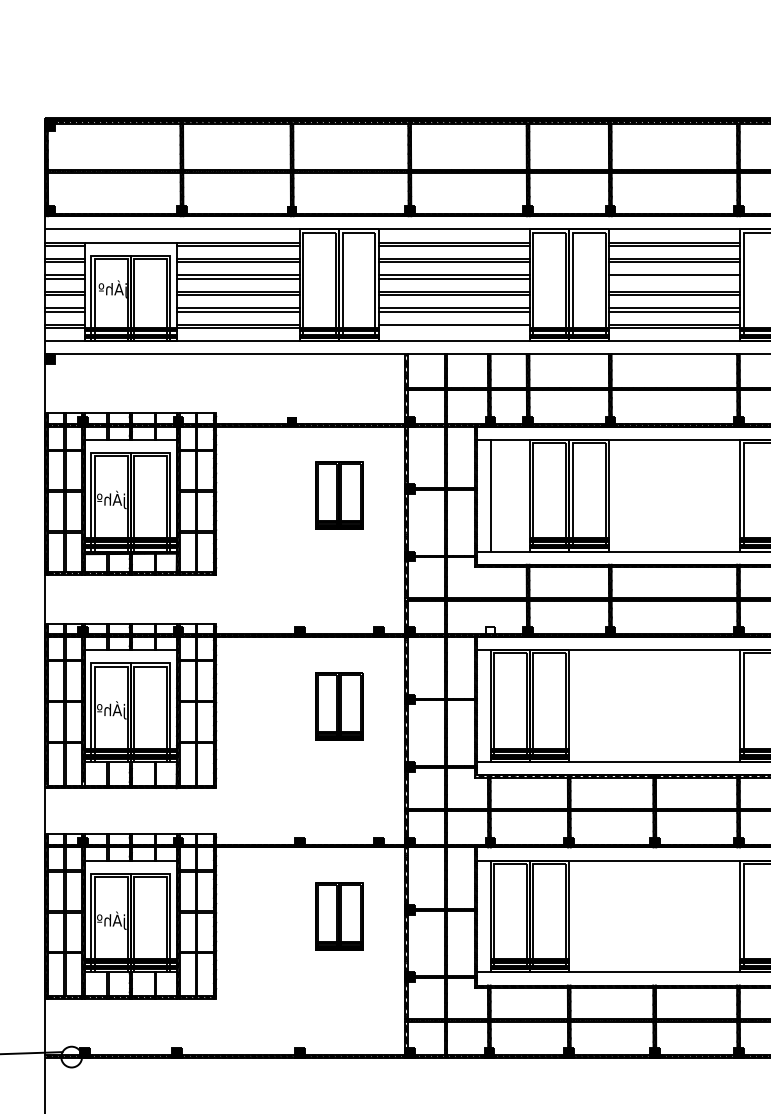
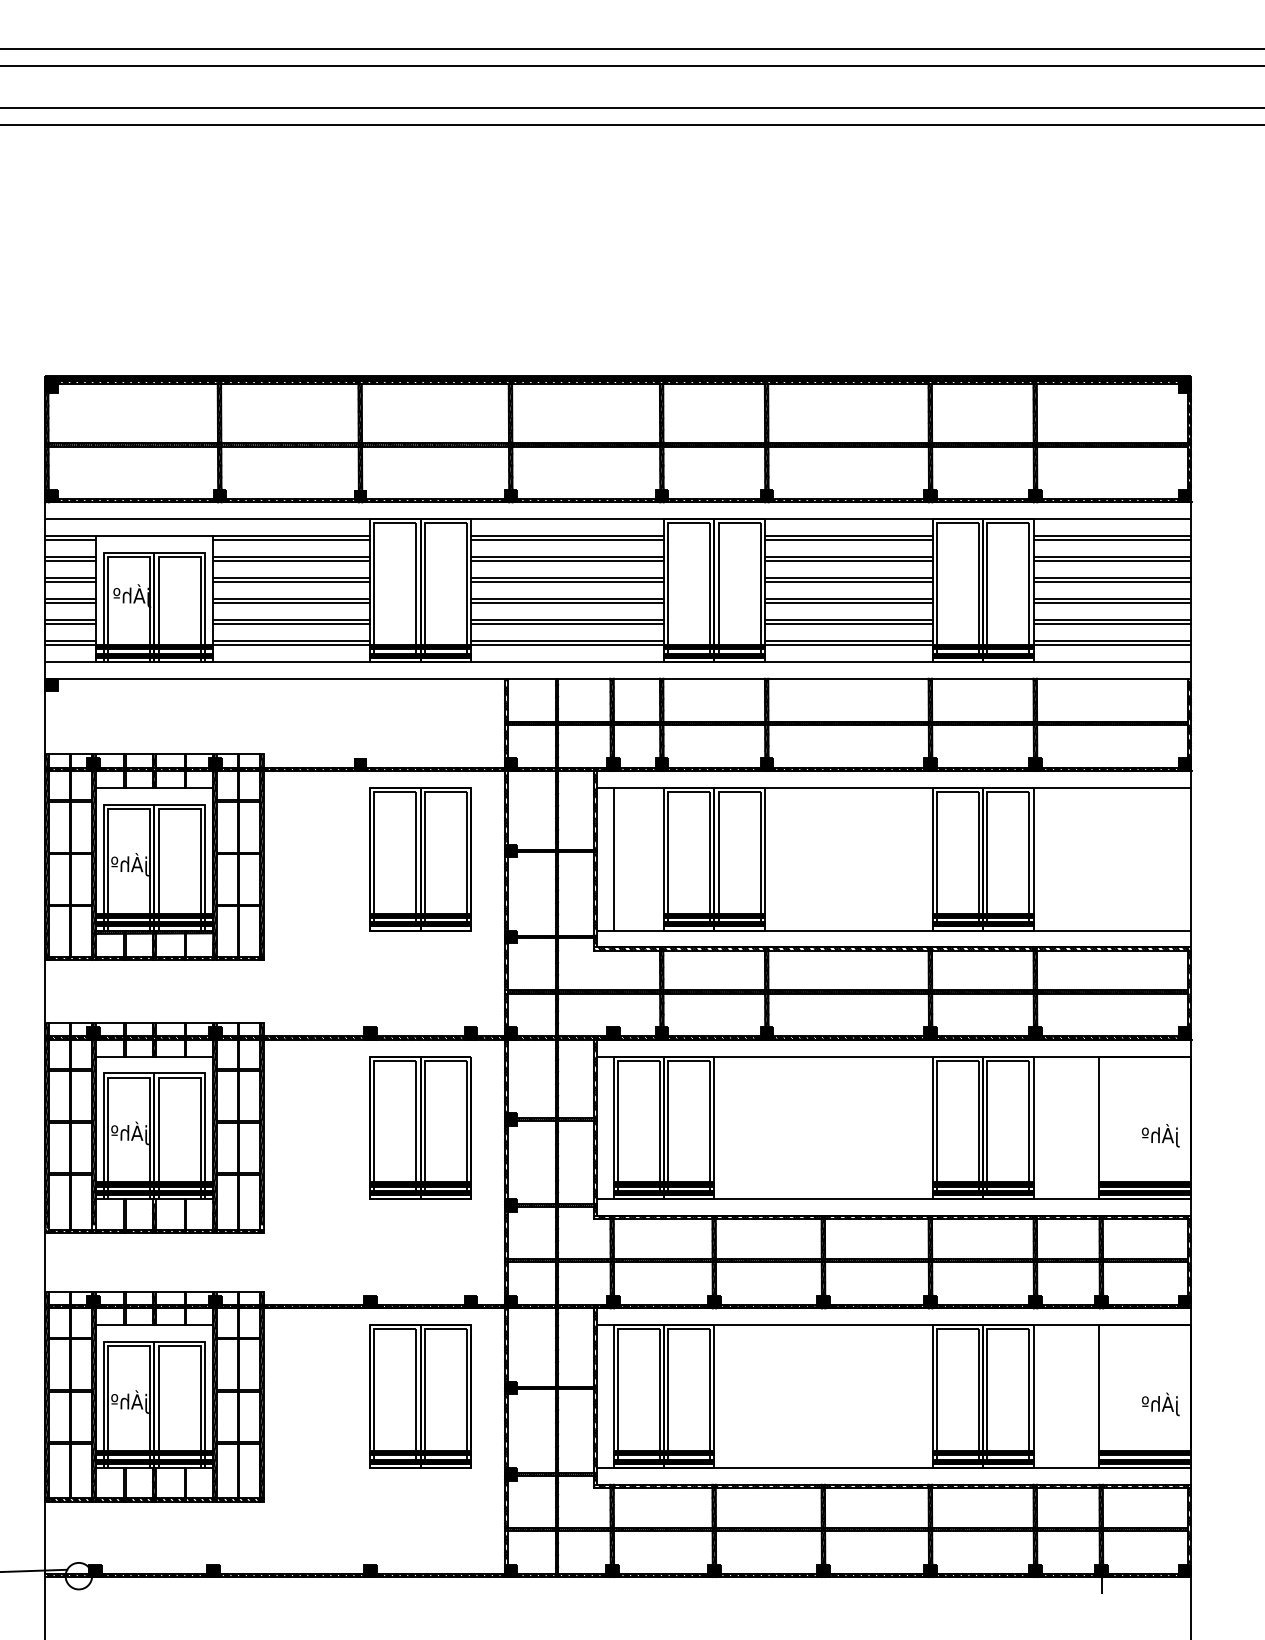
line: (674, 278) -> (848, 582), added
line: (454, 328) -> (567, 645), added
part: (339, 495) -> (420, 859), size x1.67
fill: (490, 632) -> (613, 1033), added
part: (339, 705) -> (420, 1127), size x1.67
part: (339, 916) -> (420, 1396), size x1.67

